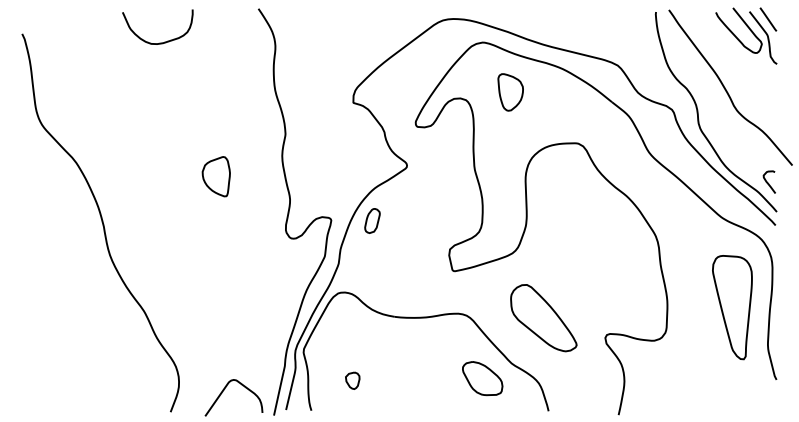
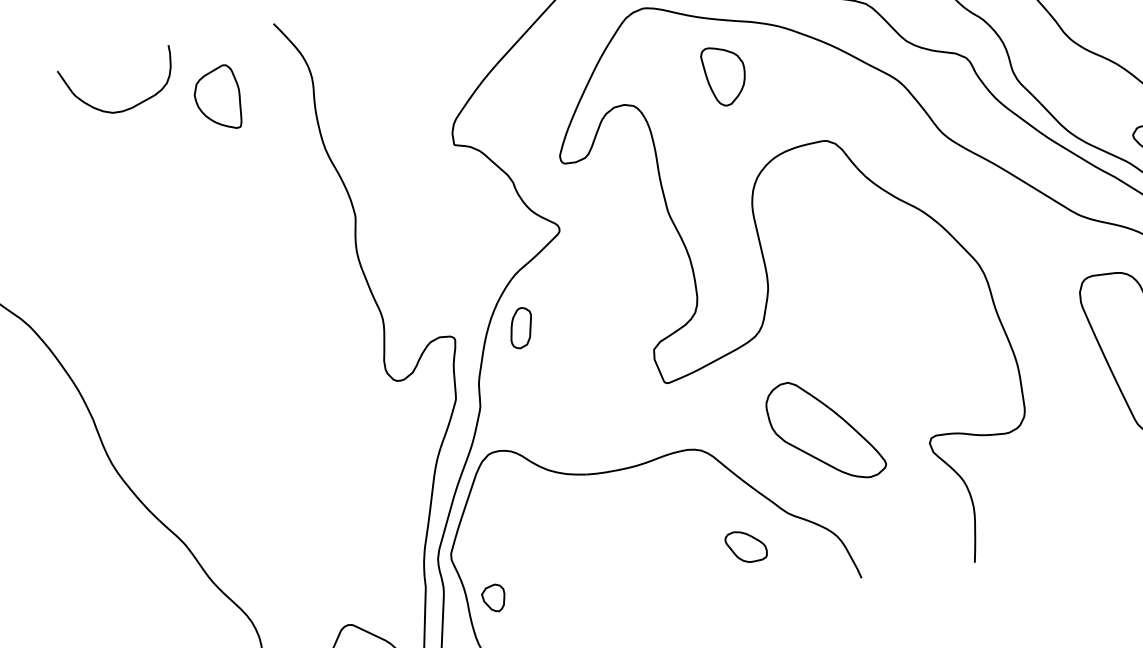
part: (510, 92) -> (724, 75), moved
part: (215, 176) -> (216, 98), moved
part: (482, 378) -> (745, 546), size x0.6
part: (352, 380) -> (493, 598), moved

